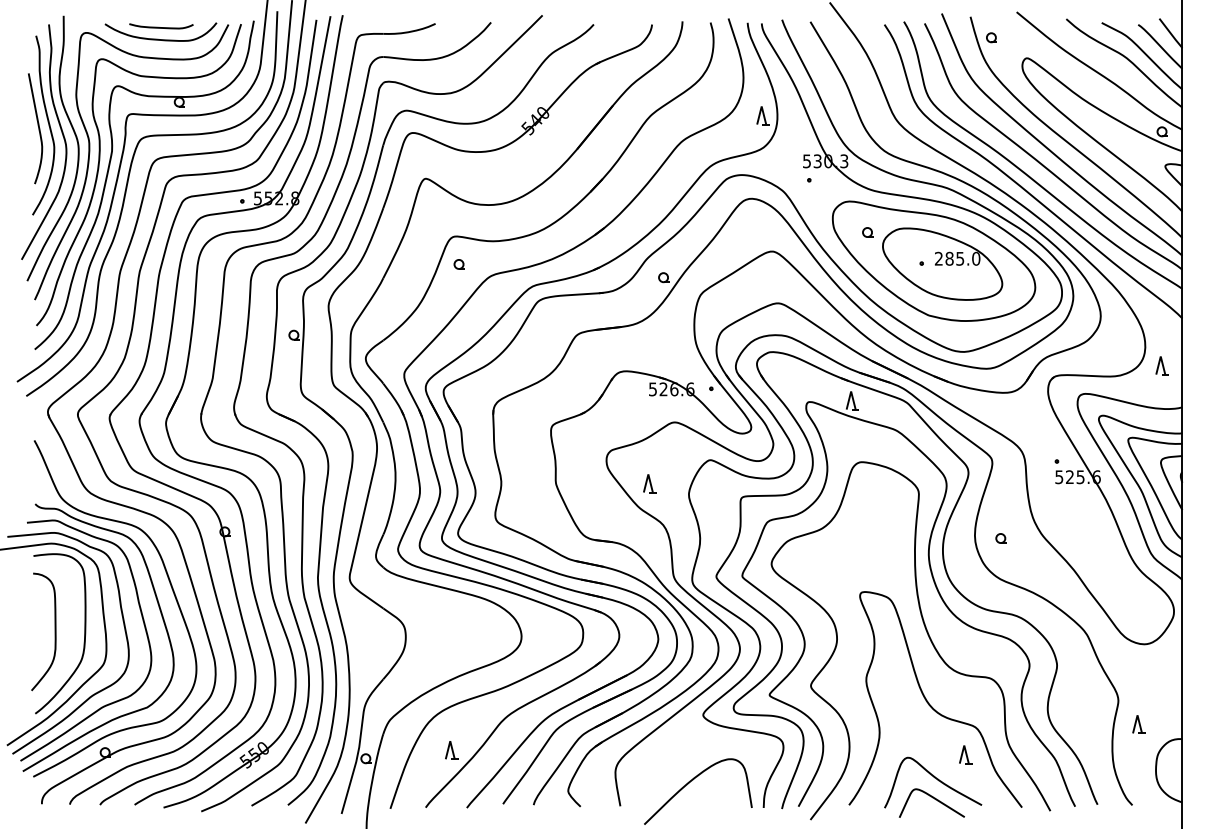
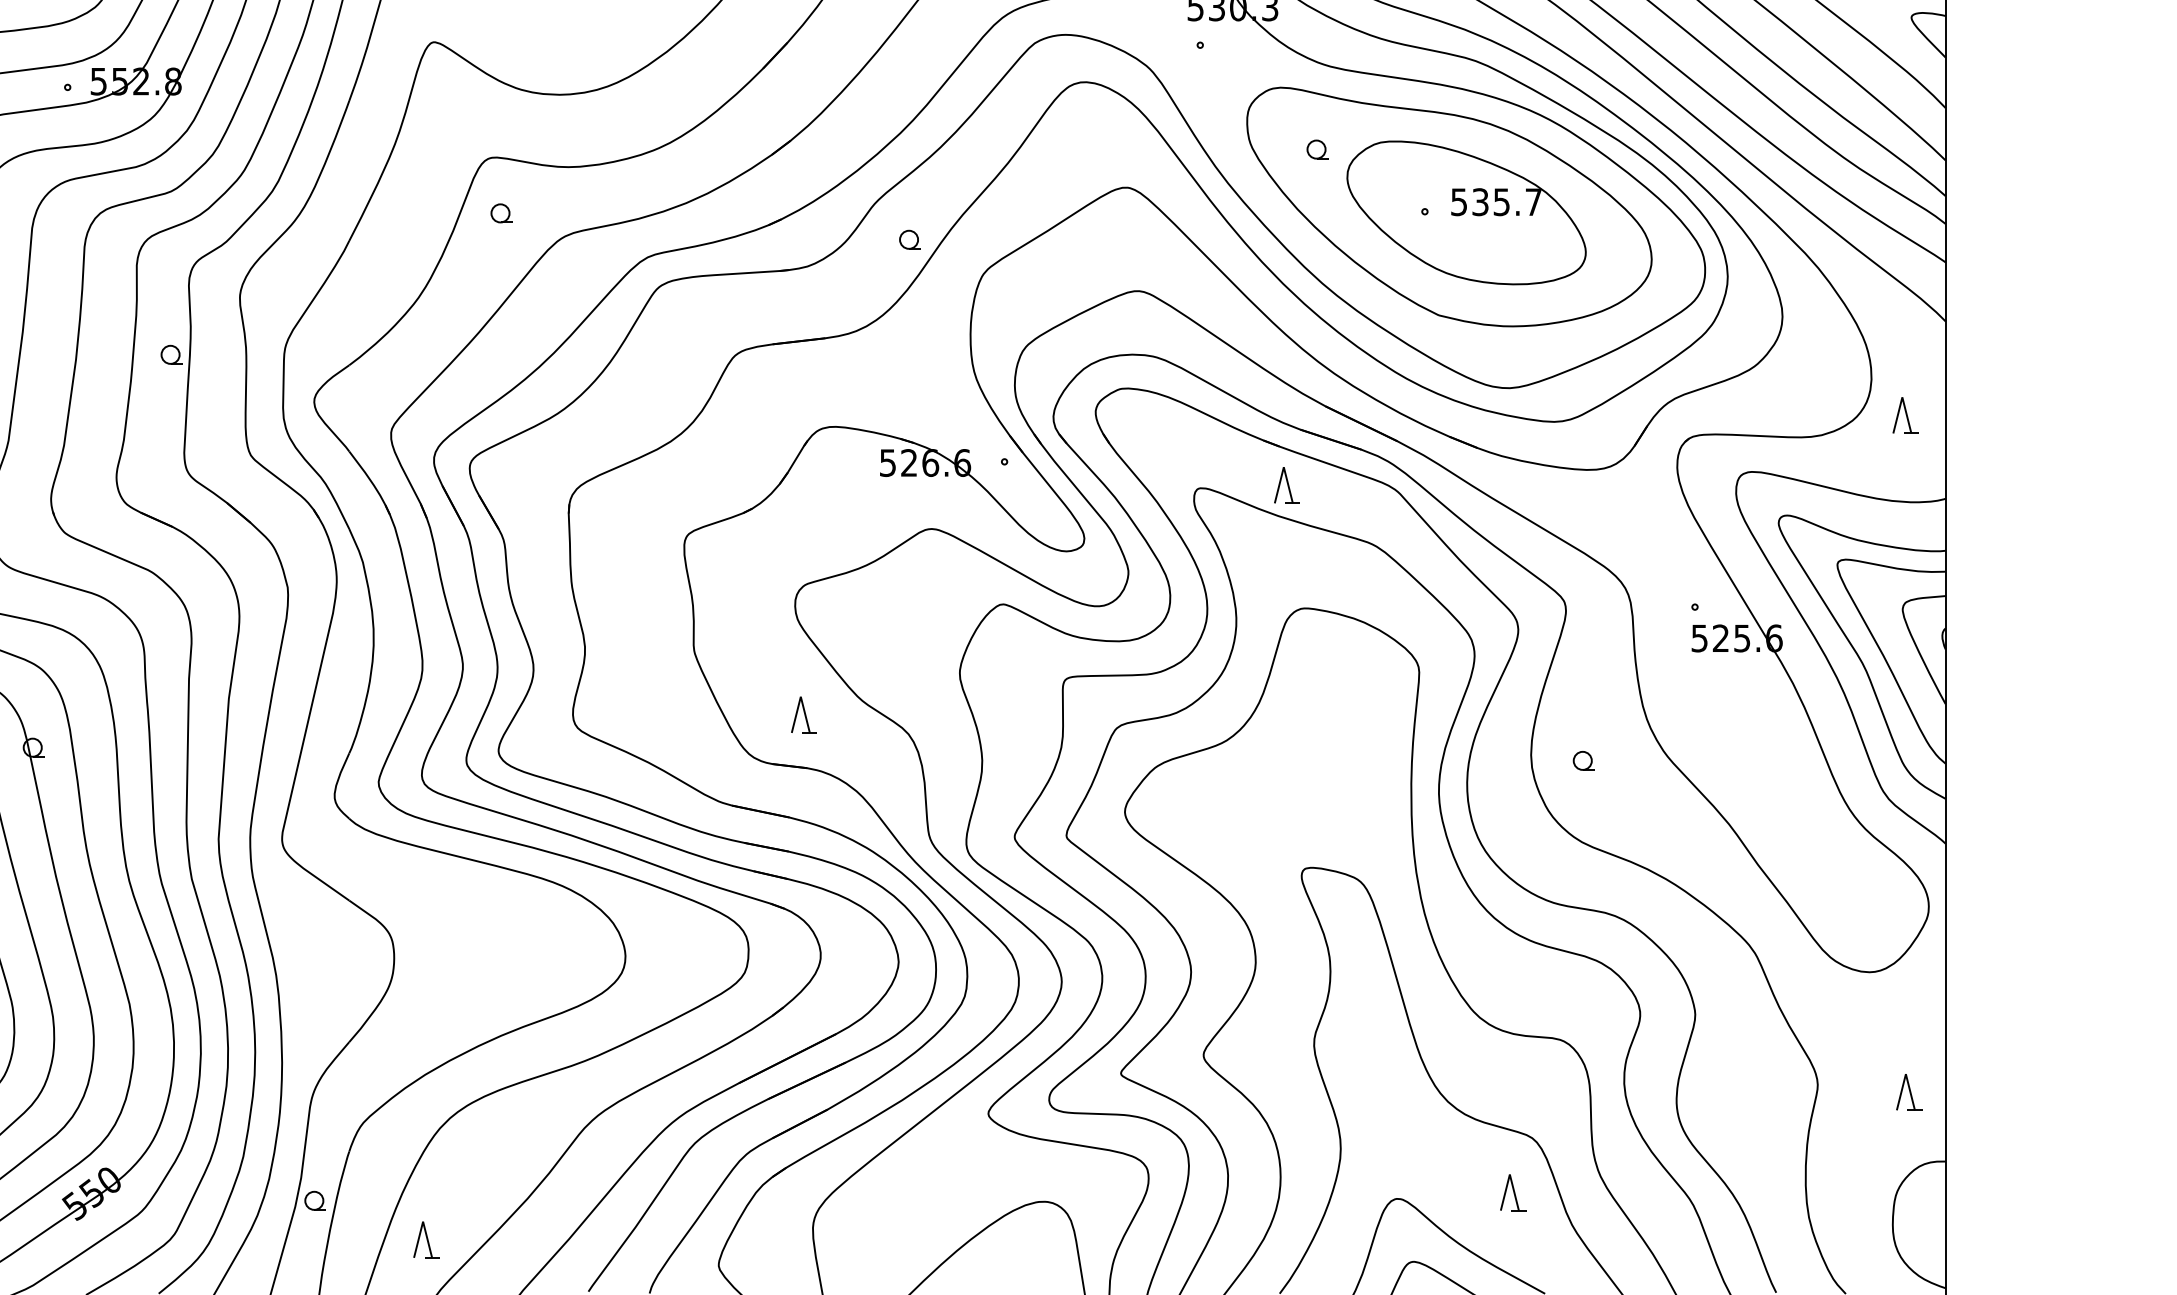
text: (957, 258) -> (1496, 201), 285.0 -> 535.7
part: (649, 483) -> (803, 714), moved
part: (1138, 724) -> (1907, 1092), moved
part: (451, 750) -> (425, 1240), moved

